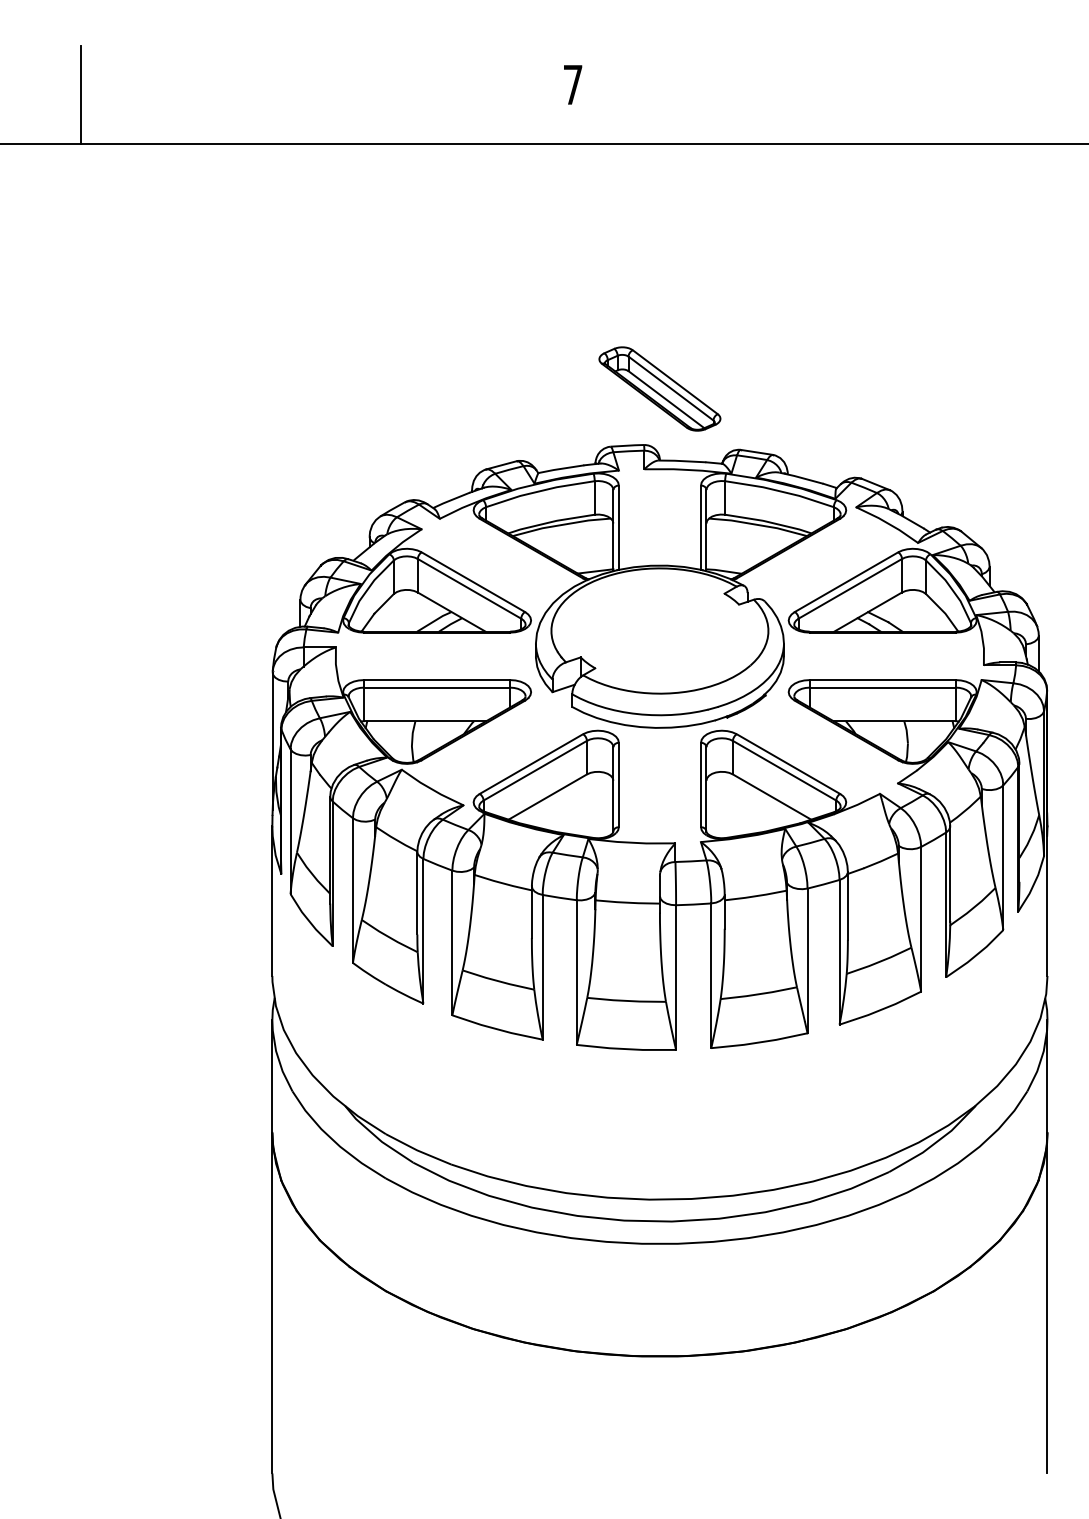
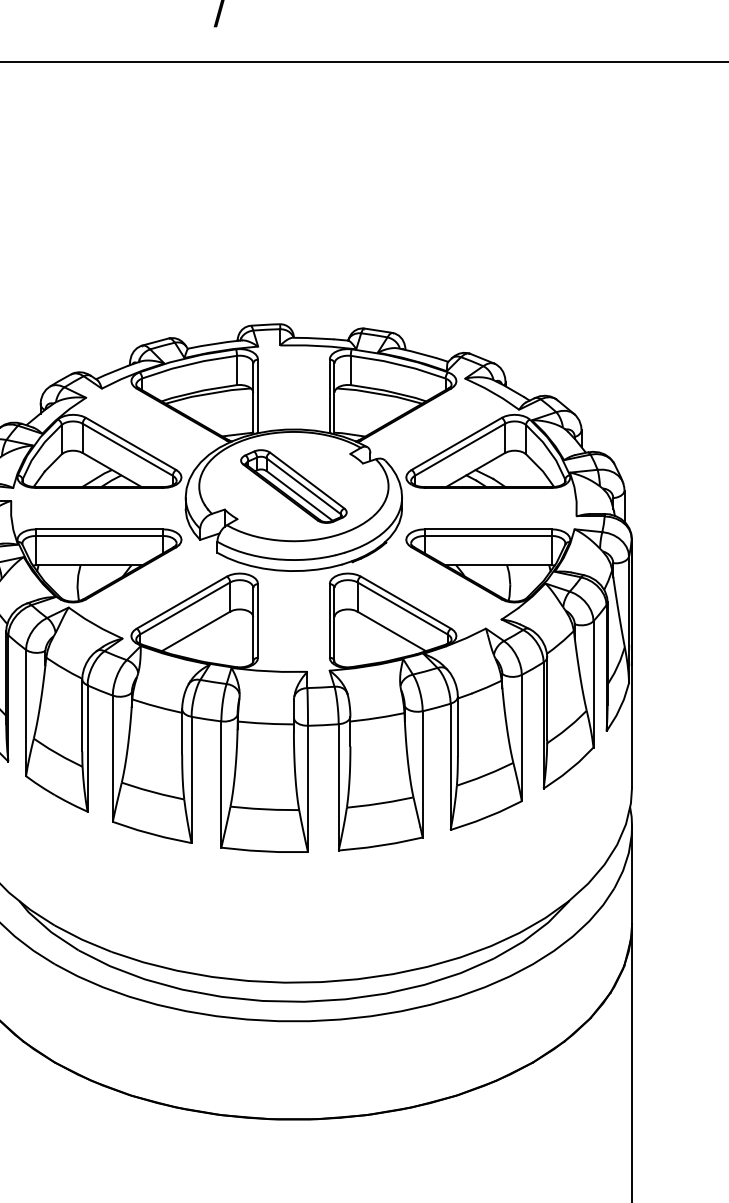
part: (659, 388) -> (293, 486), moved

